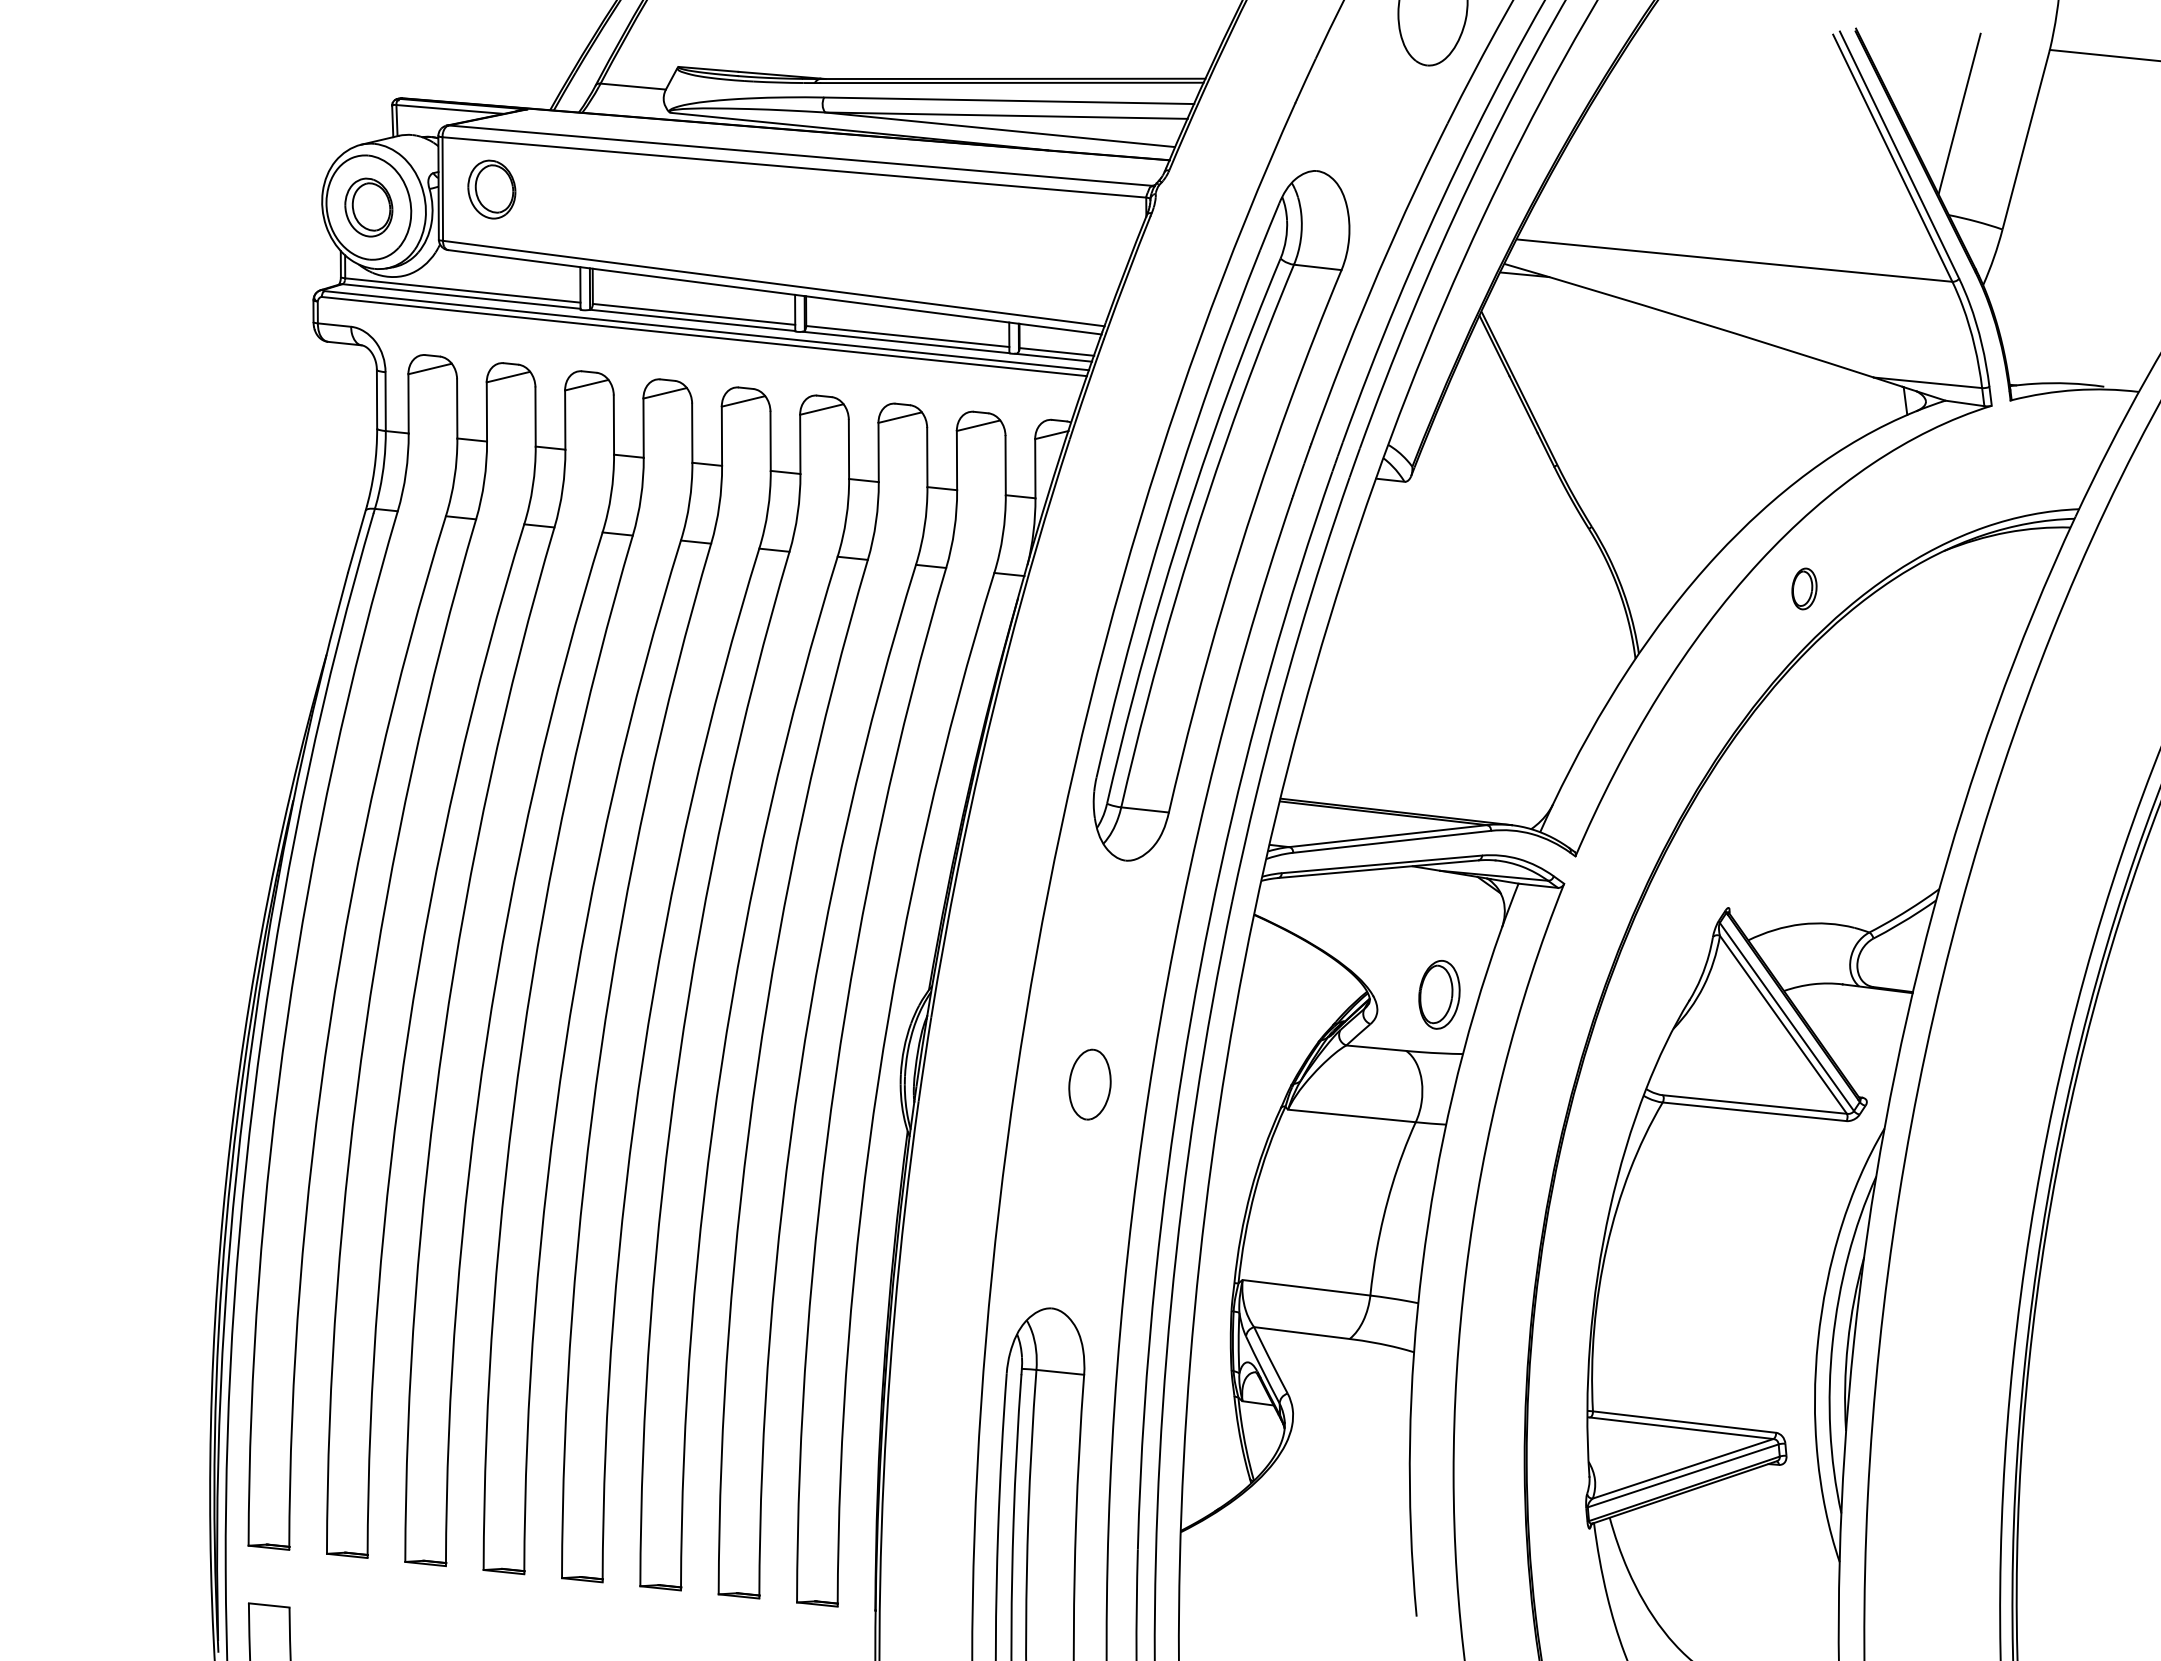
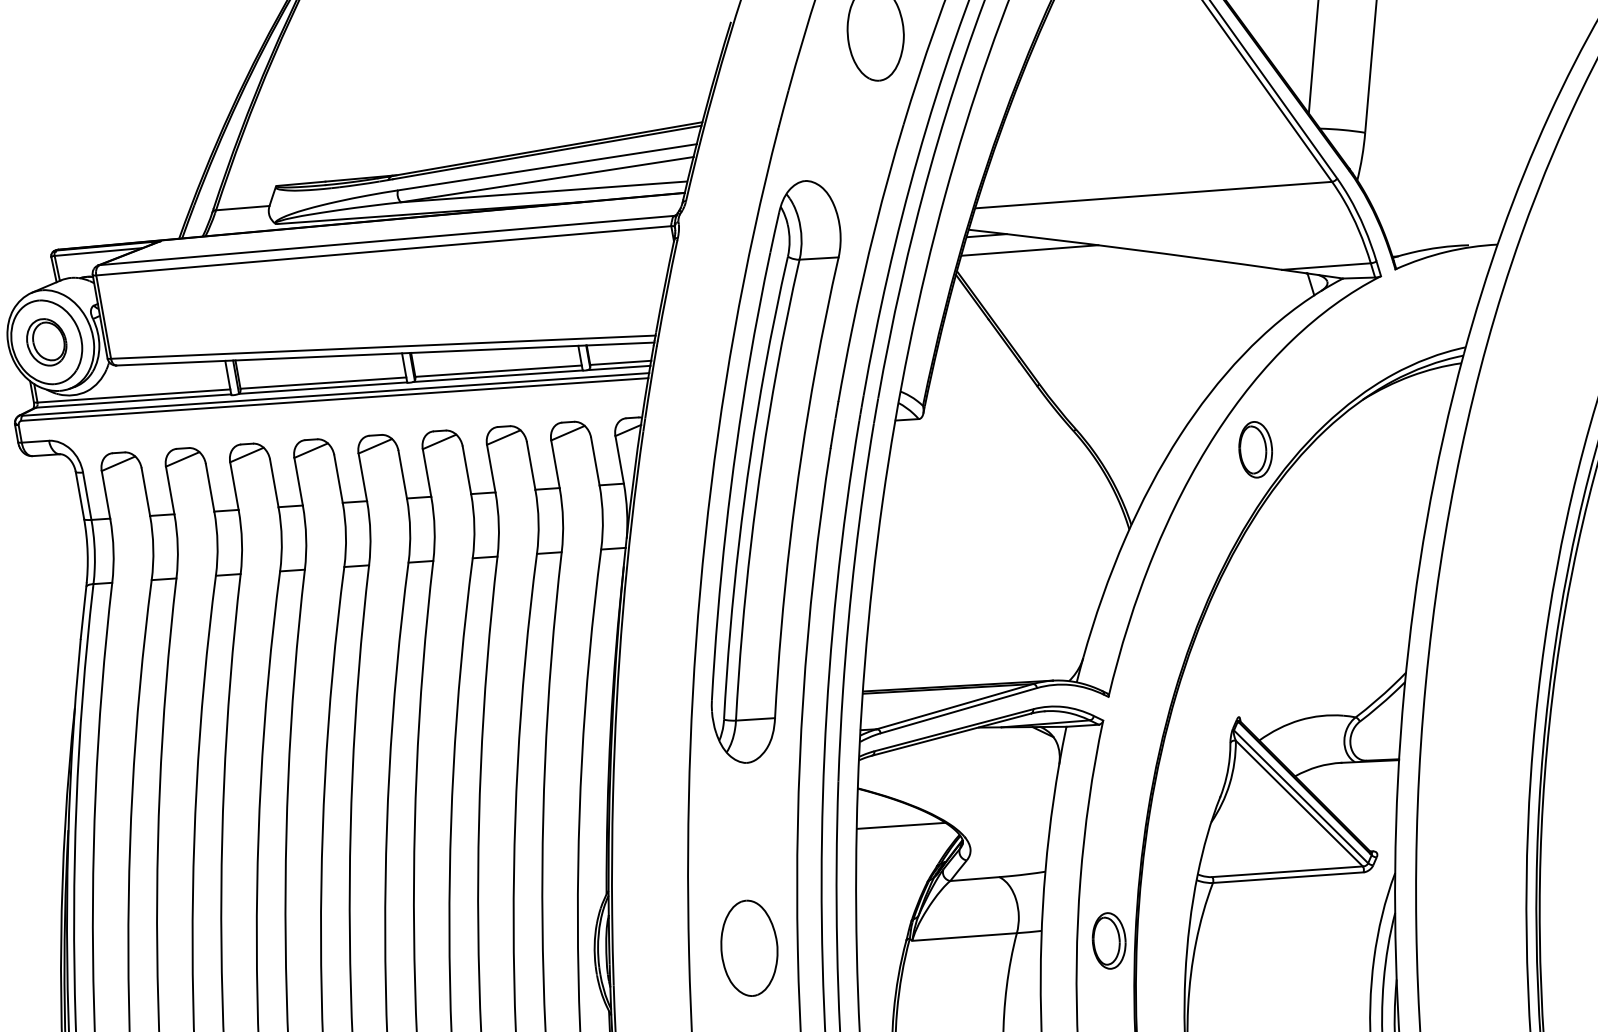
part: (491, 189) -> (142, 310), removed
line: (1573, 301) -> (1029, 250), added
part: (1804, 588) -> (1255, 449), size x1.67
line: (1298, 968) -> (901, 825), added
part: (1439, 994) -> (1109, 940), moved
part: (1089, 1084) -> (748, 948), size x1.67

